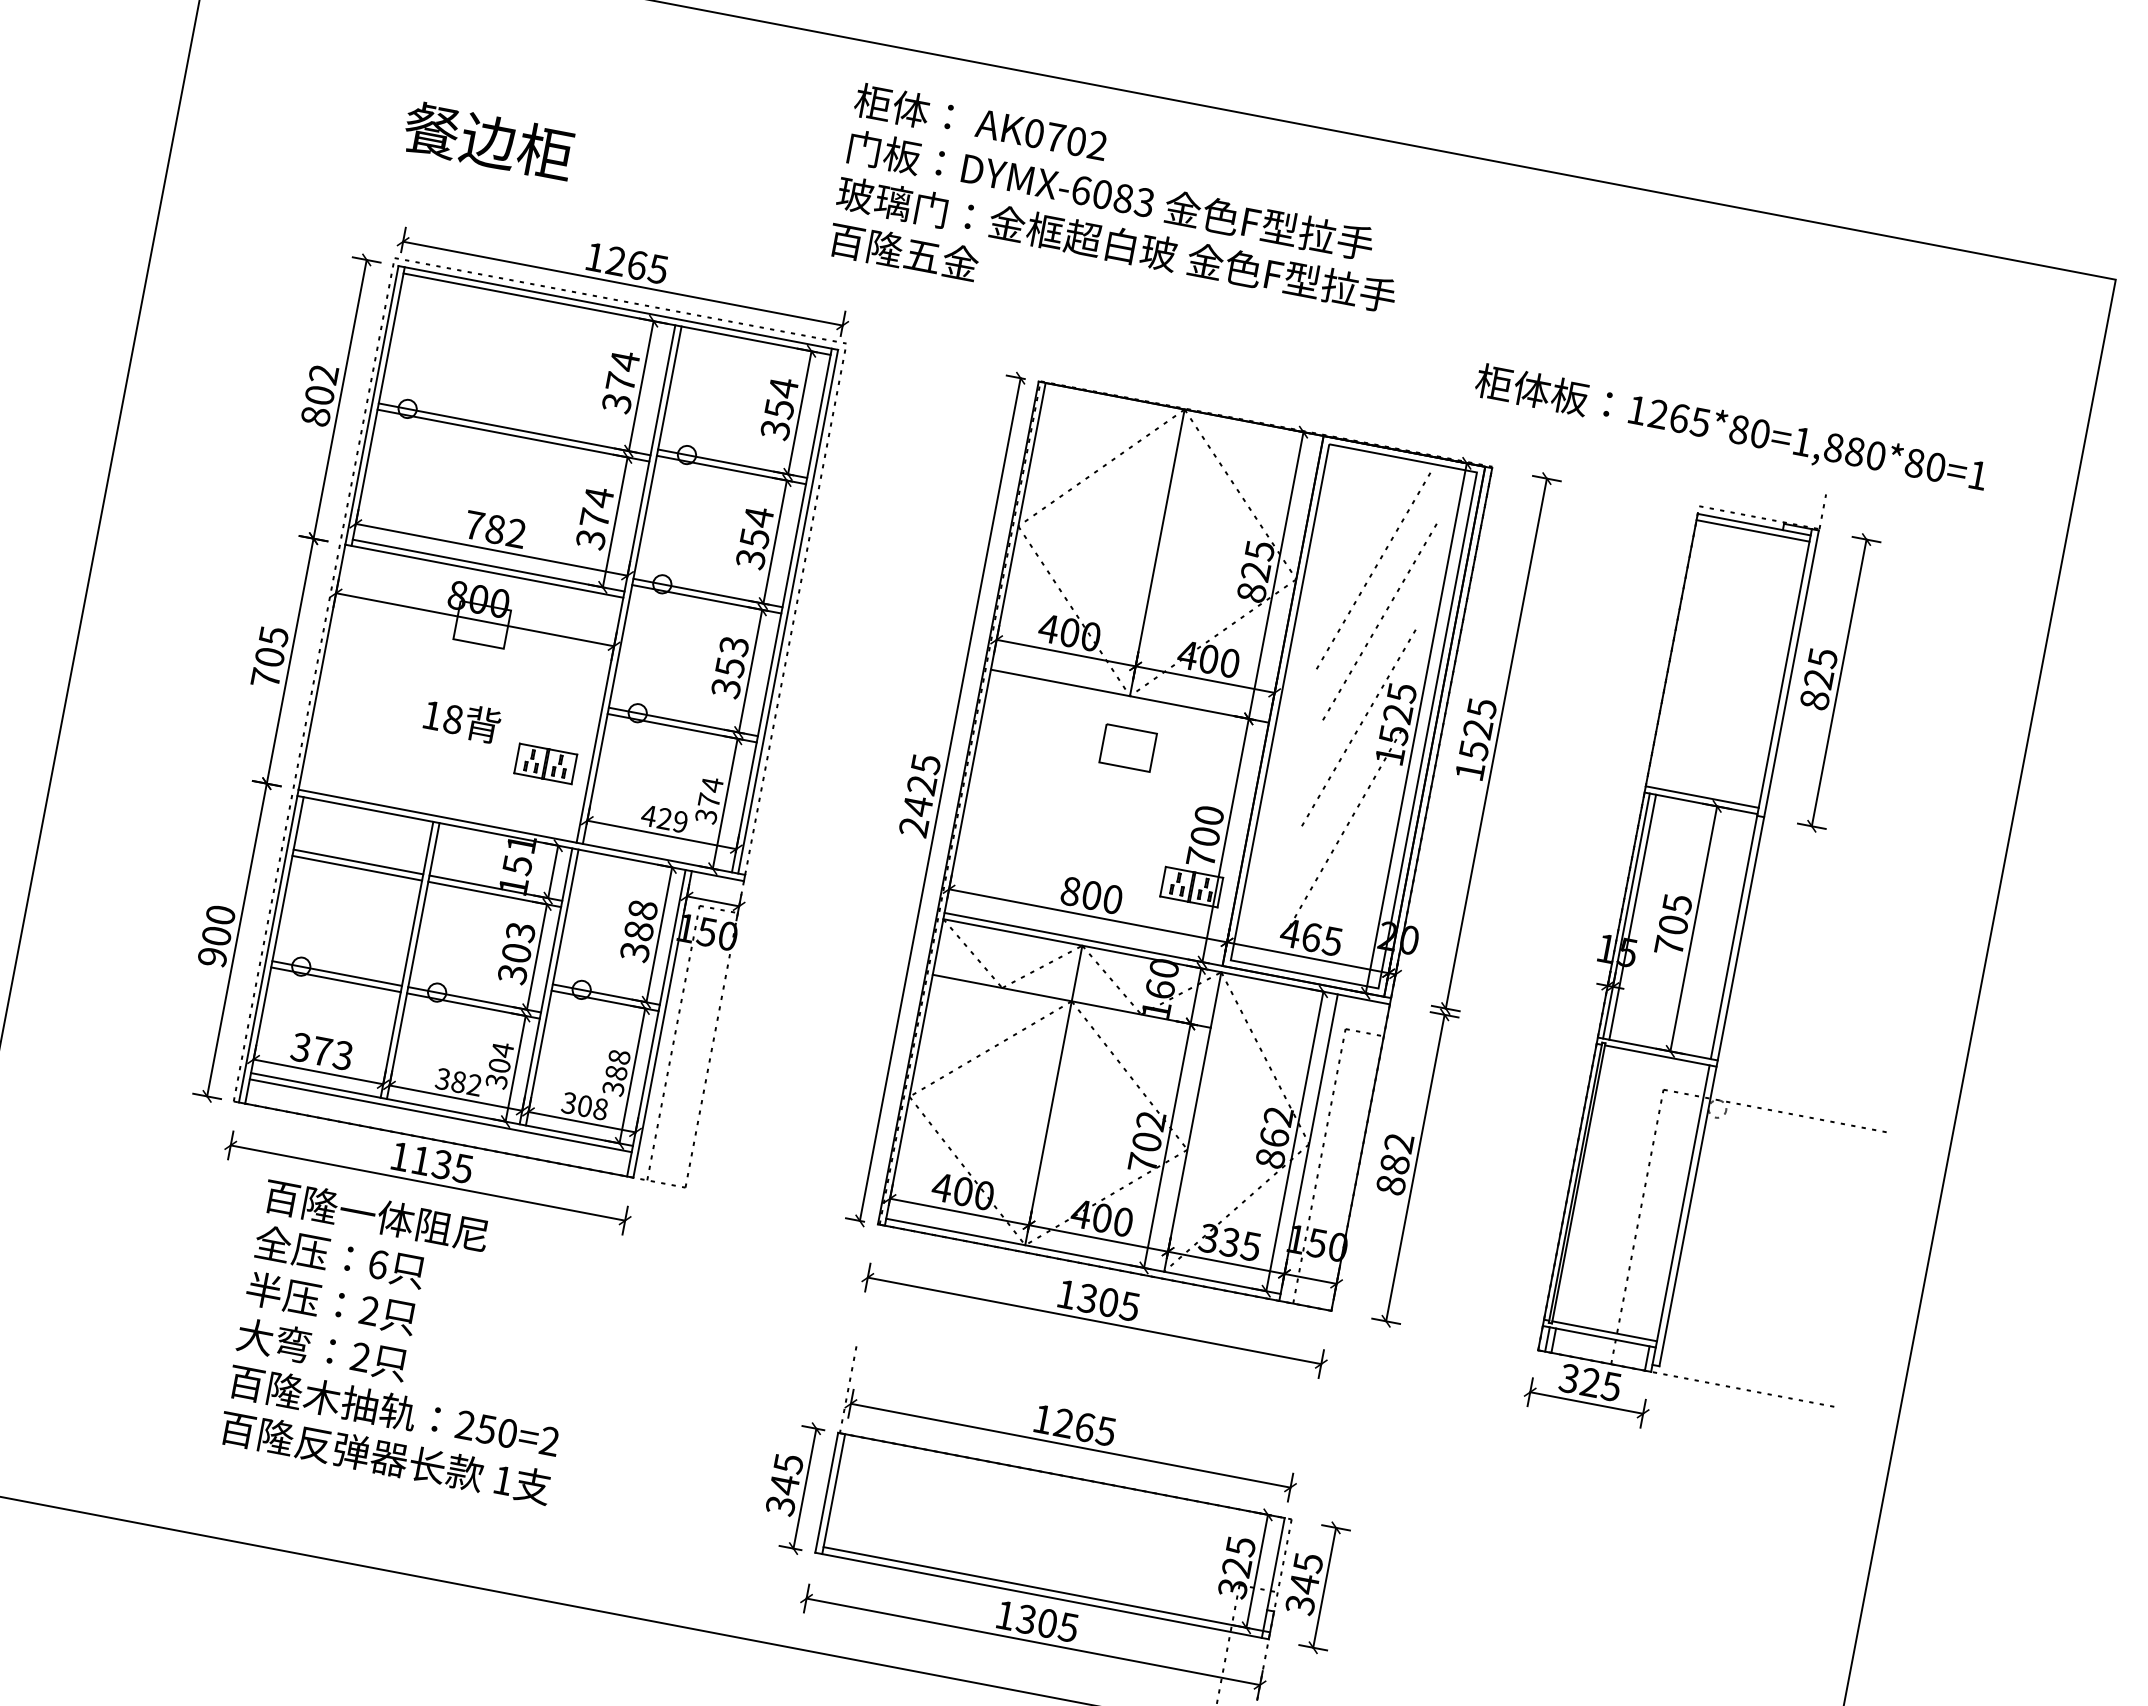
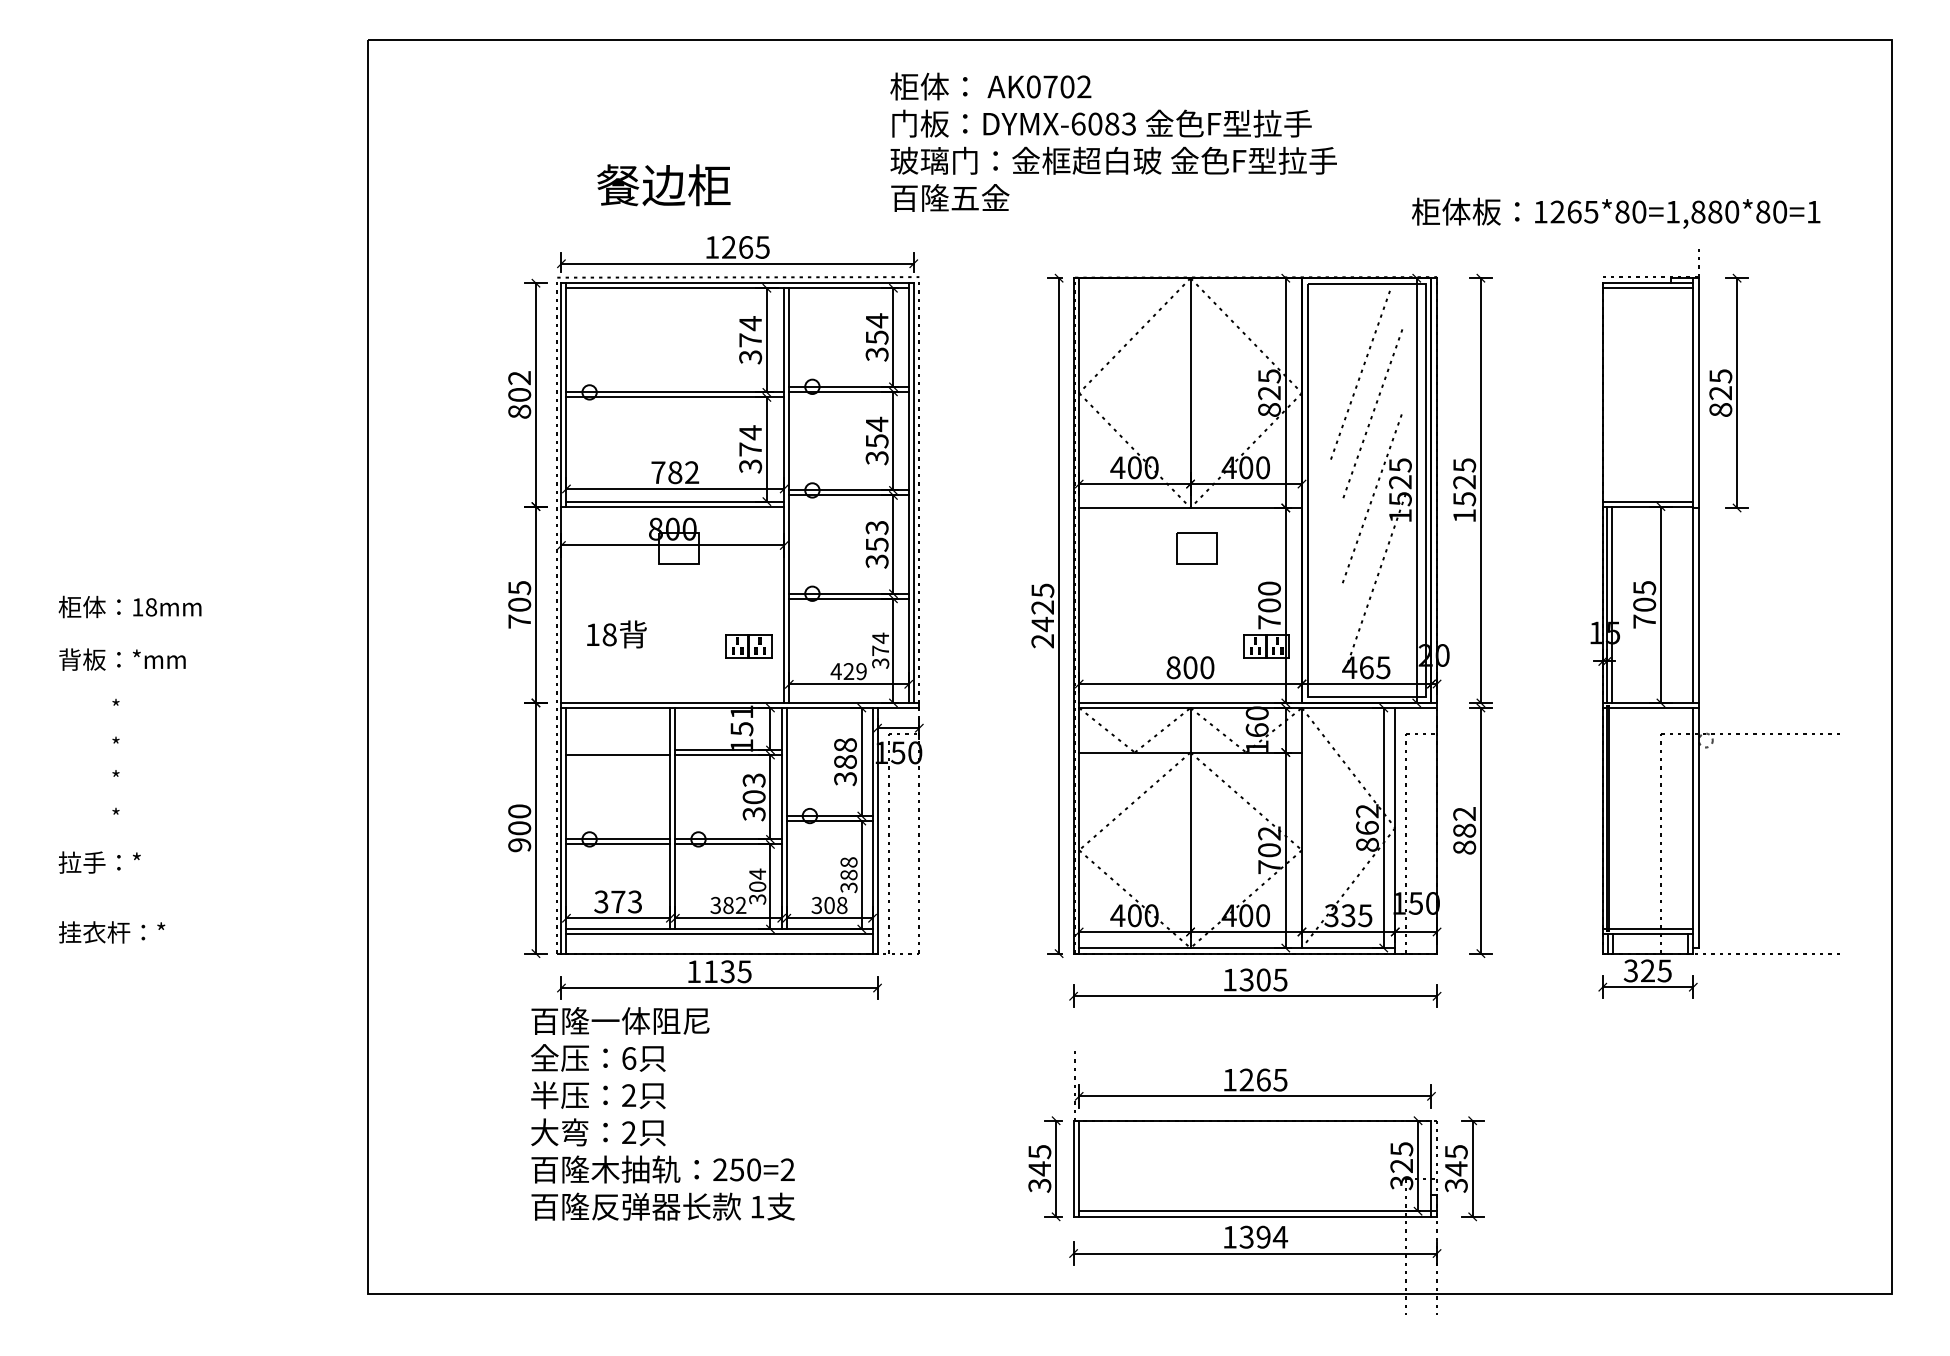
text: (488, 141) -> (663, 185), moved
text: (461, 720) -> (616, 634), moved
line: (358, 862) -> (618, 750), removed
text: (406, 1341) -> (662, 1113), moved
text: (1058, 1624) -> (1272, 1236), 1305 -> 1394

